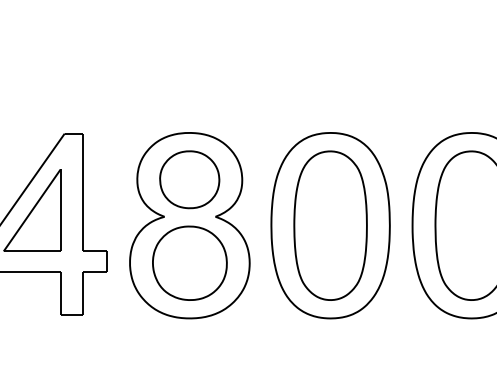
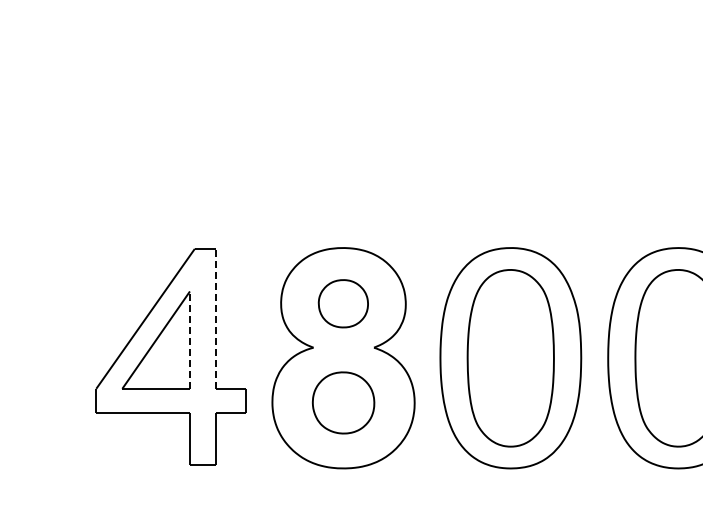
part: (189, 179) -> (343, 303), size x0.7
line: (82, 192) -> (216, 318), solid -> dashed
line: (60, 210) -> (189, 340), solid -> dashed
part: (189, 262) -> (343, 402), size x0.7

